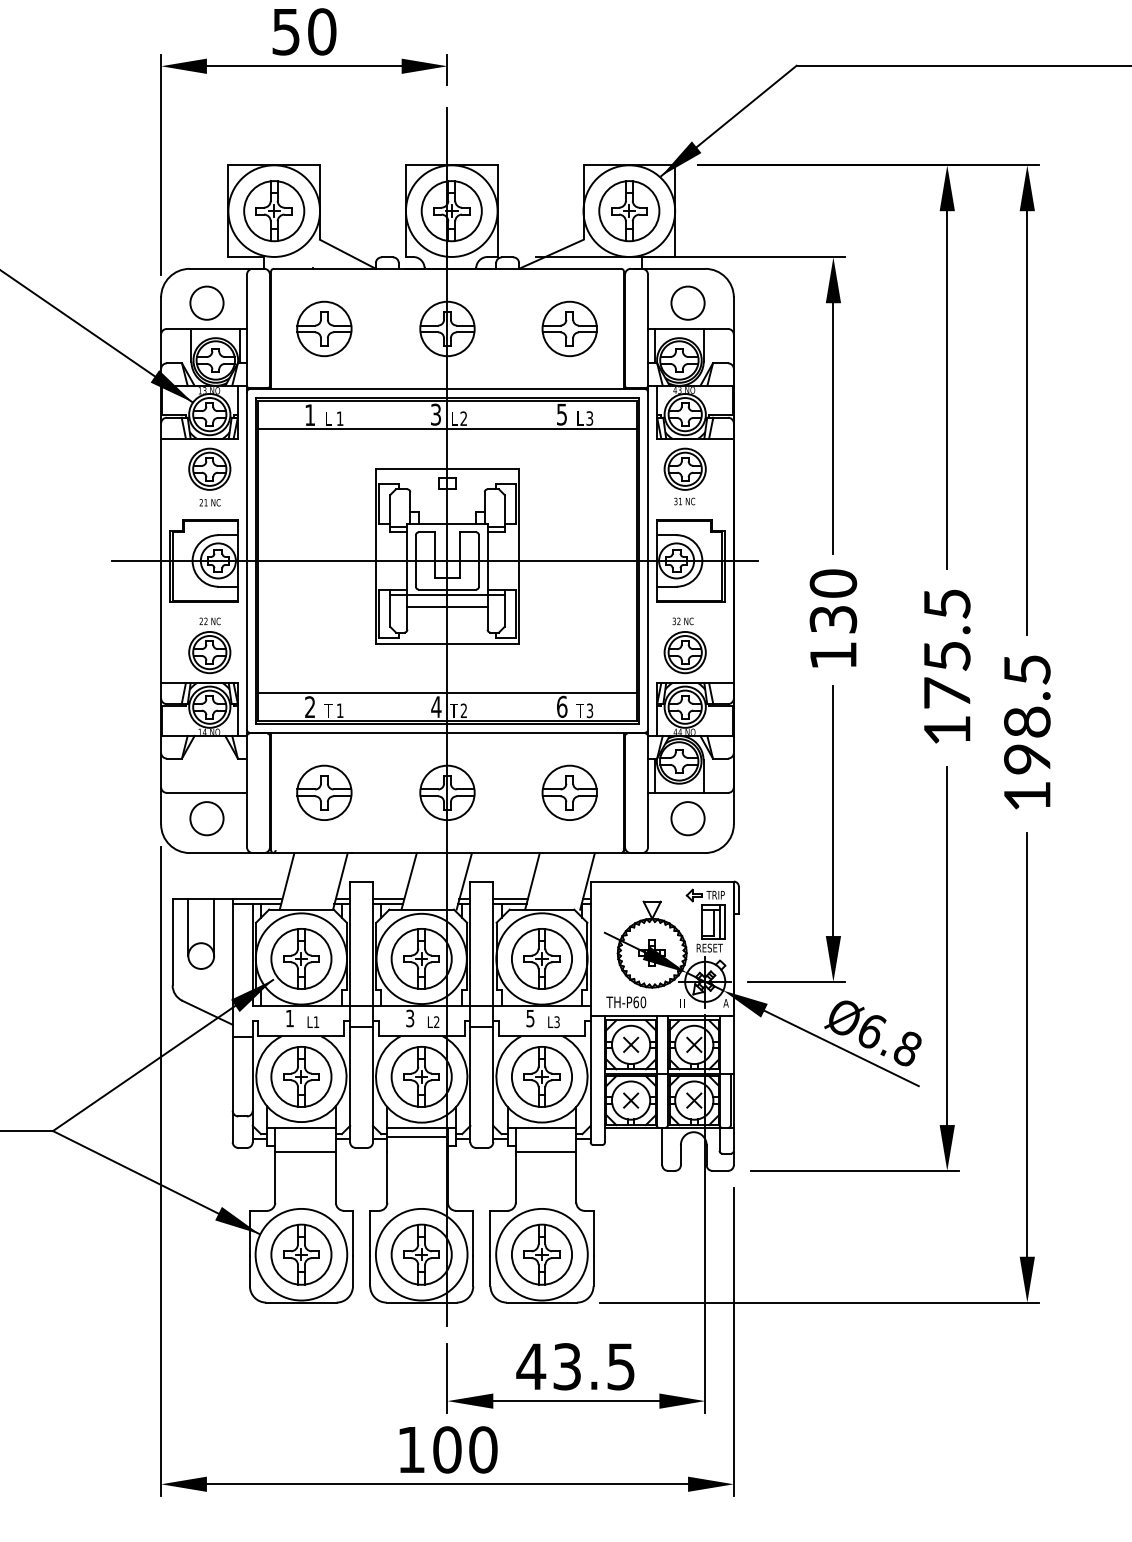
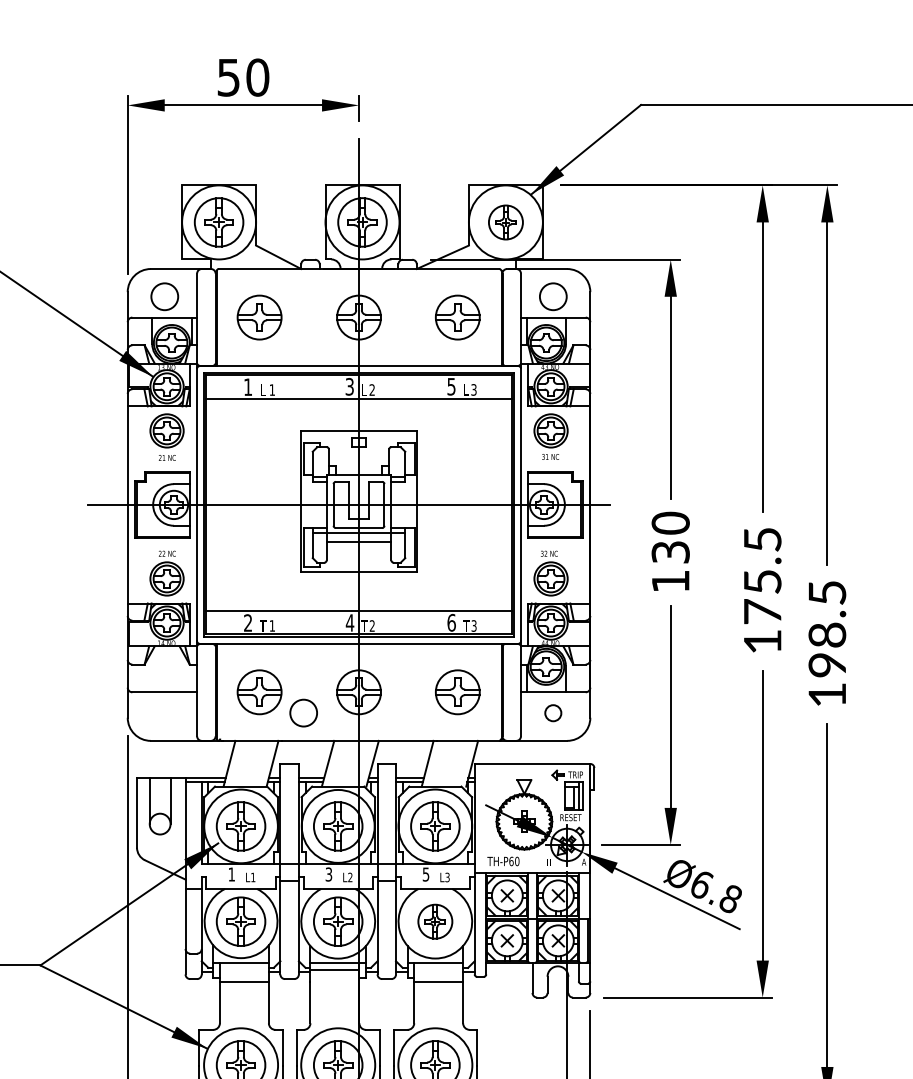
part: (629, 211) -> (506, 222), size x0.7
circle: (206, 818) -> (303, 712), moved
circle: (687, 818) -> (552, 712), size x0.6
part: (541, 1076) -> (434, 921), size x0.7

